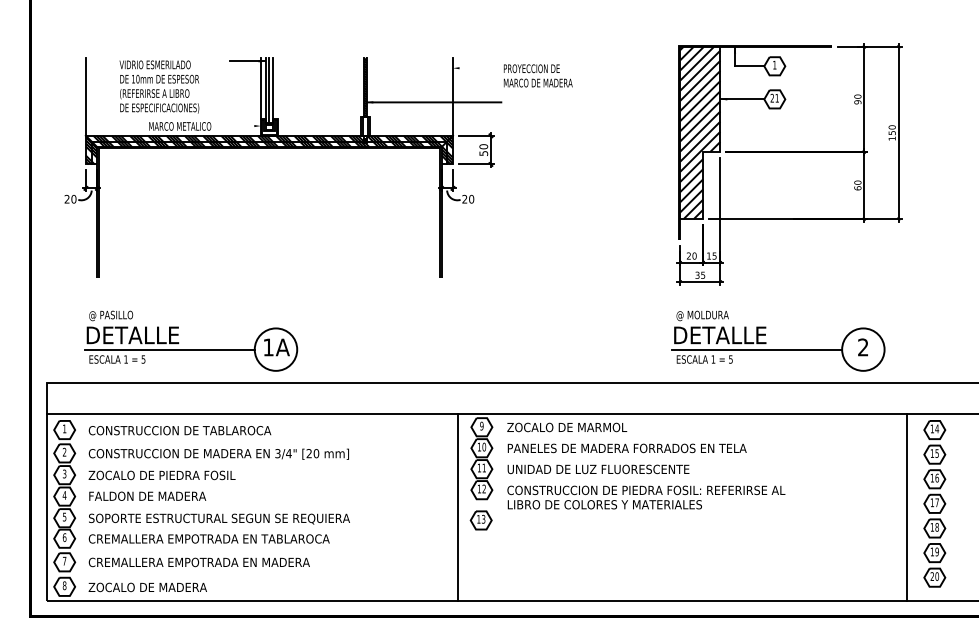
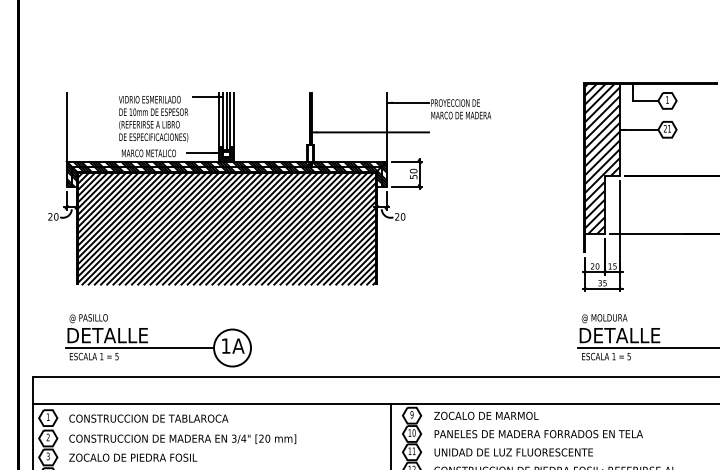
line: (477, 68) -> (408, 102), added
text: (159, 86) -> (153, 118), moved
line: (278, 87) -> (234, 119), added
line: (241, 126) -> (202, 153), added
hatch: (269, 212) -> (226, 228), added

